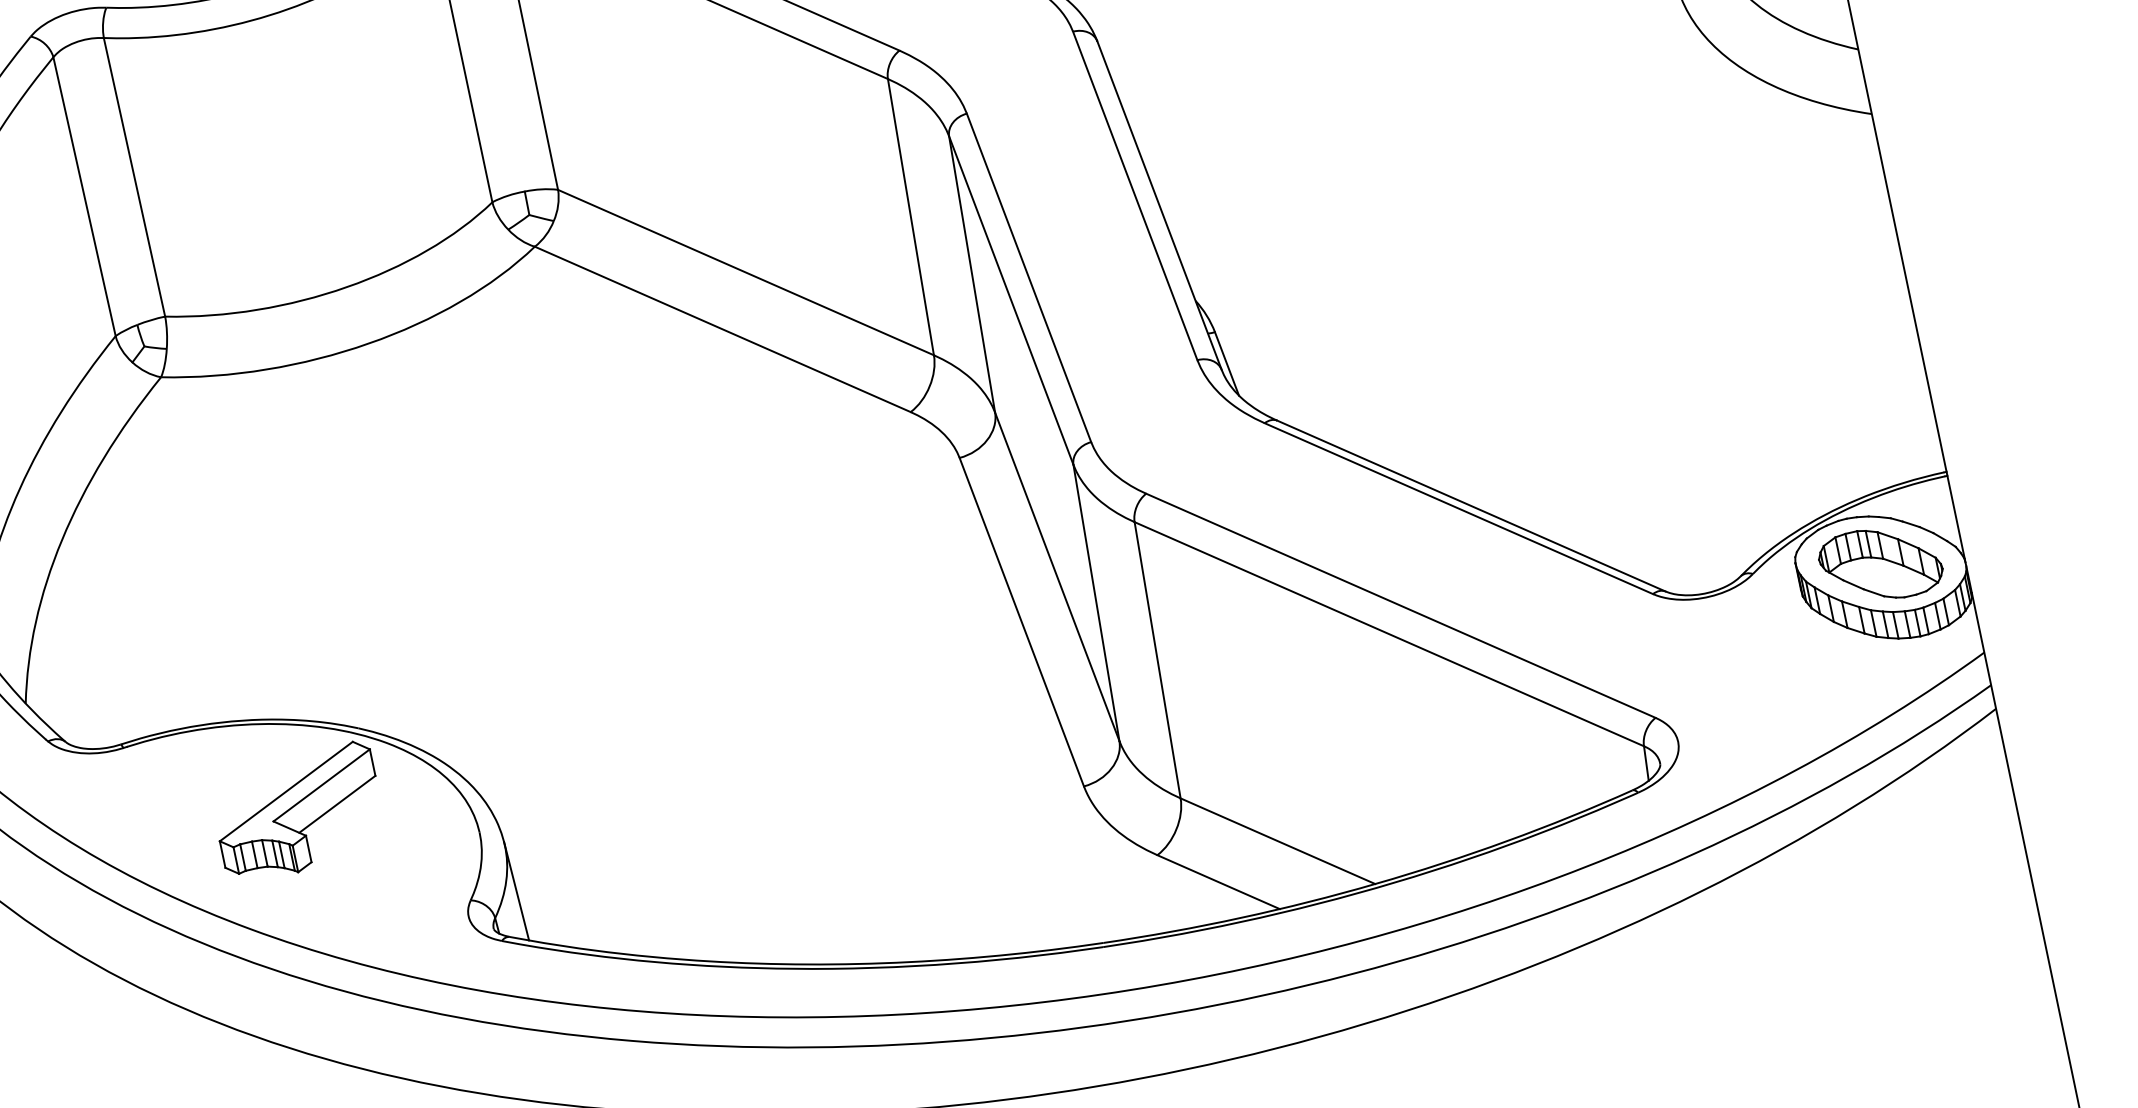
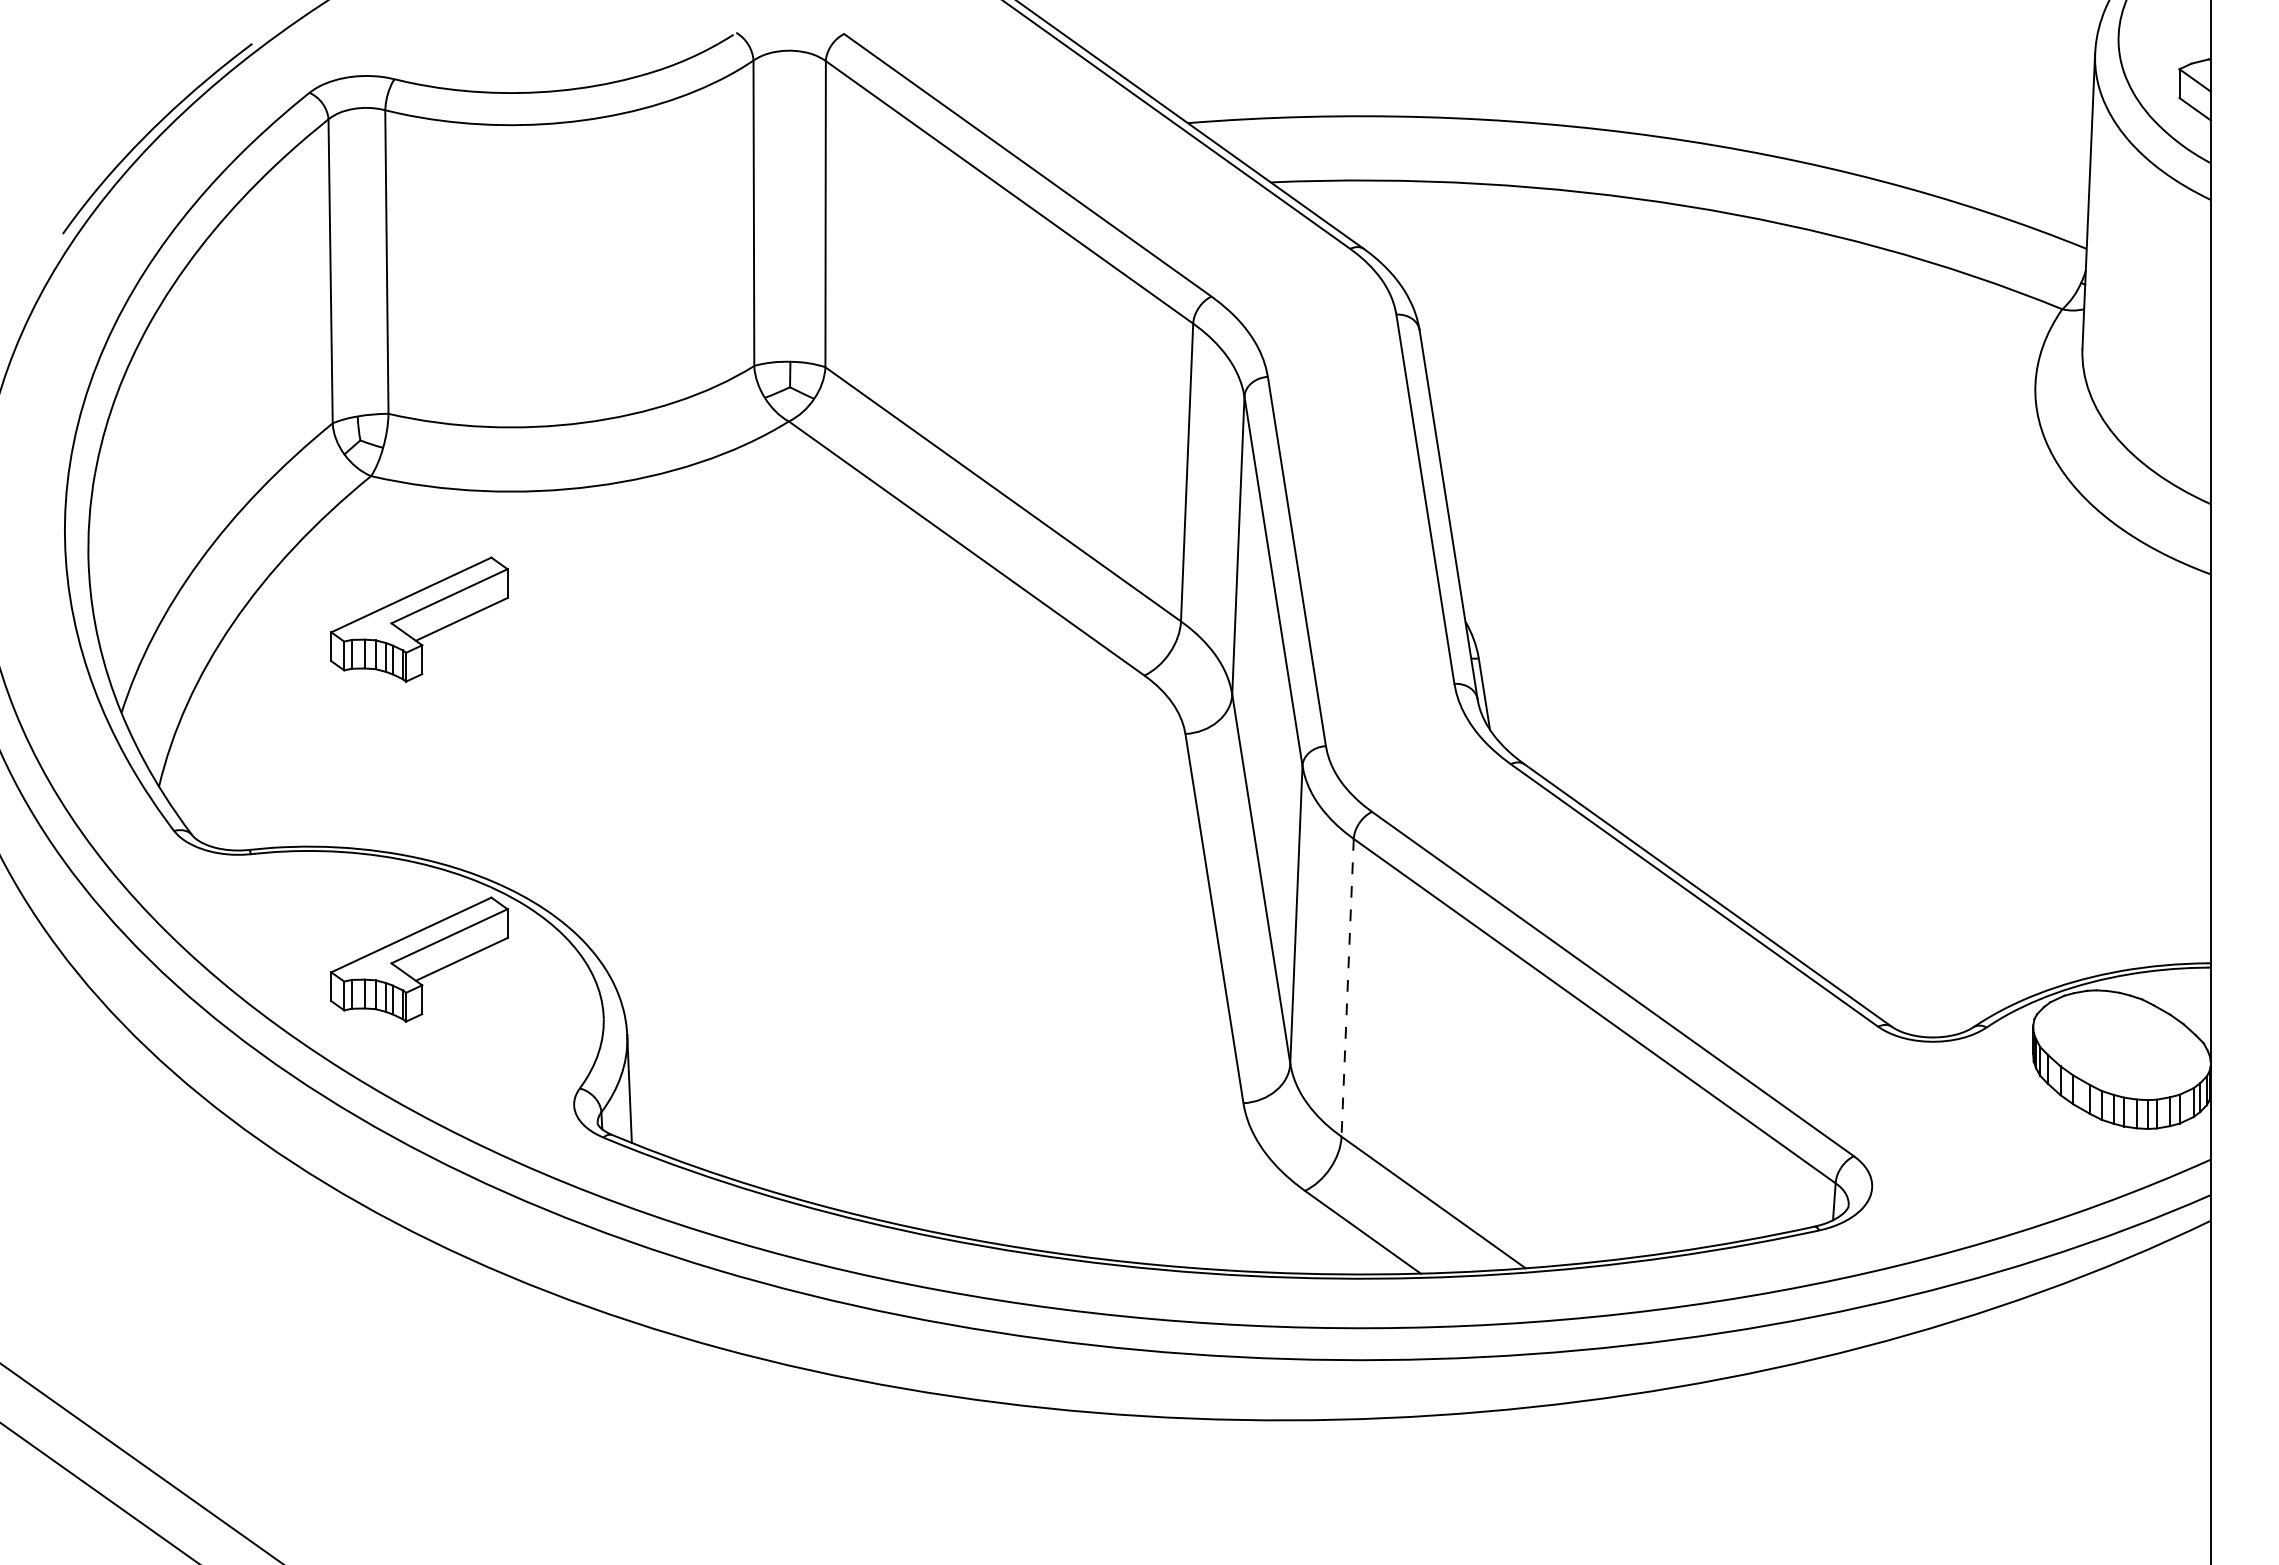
part: (233, 499) -> (419, 619), added
part: (1880, 563) -> (2121, 1044), removed
line: (1157, 660) -> (1347, 988), solid -> dashed

